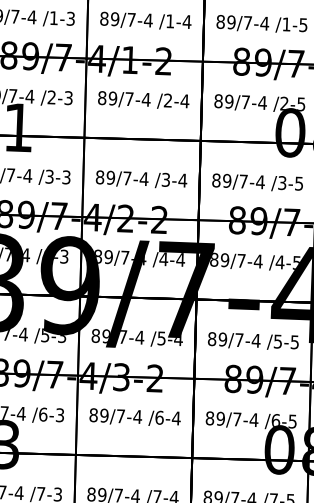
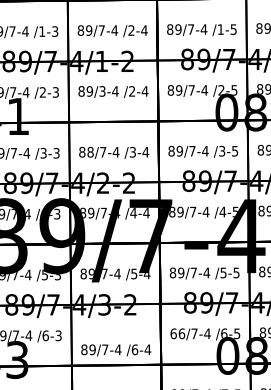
text: (170, 21) -> (131, 30), /1-4 -> /2-4
text: (129, 99) -> (102, 91), 89/7-4 -> 89/3-4
text: (110, 178) -> (90, 152), 89/7-4 -> 88/7-4
text: (135, 417) -> (116, 350), moved
text: (215, 418) -> (177, 333), 89/7-4 -> 66/7-4

